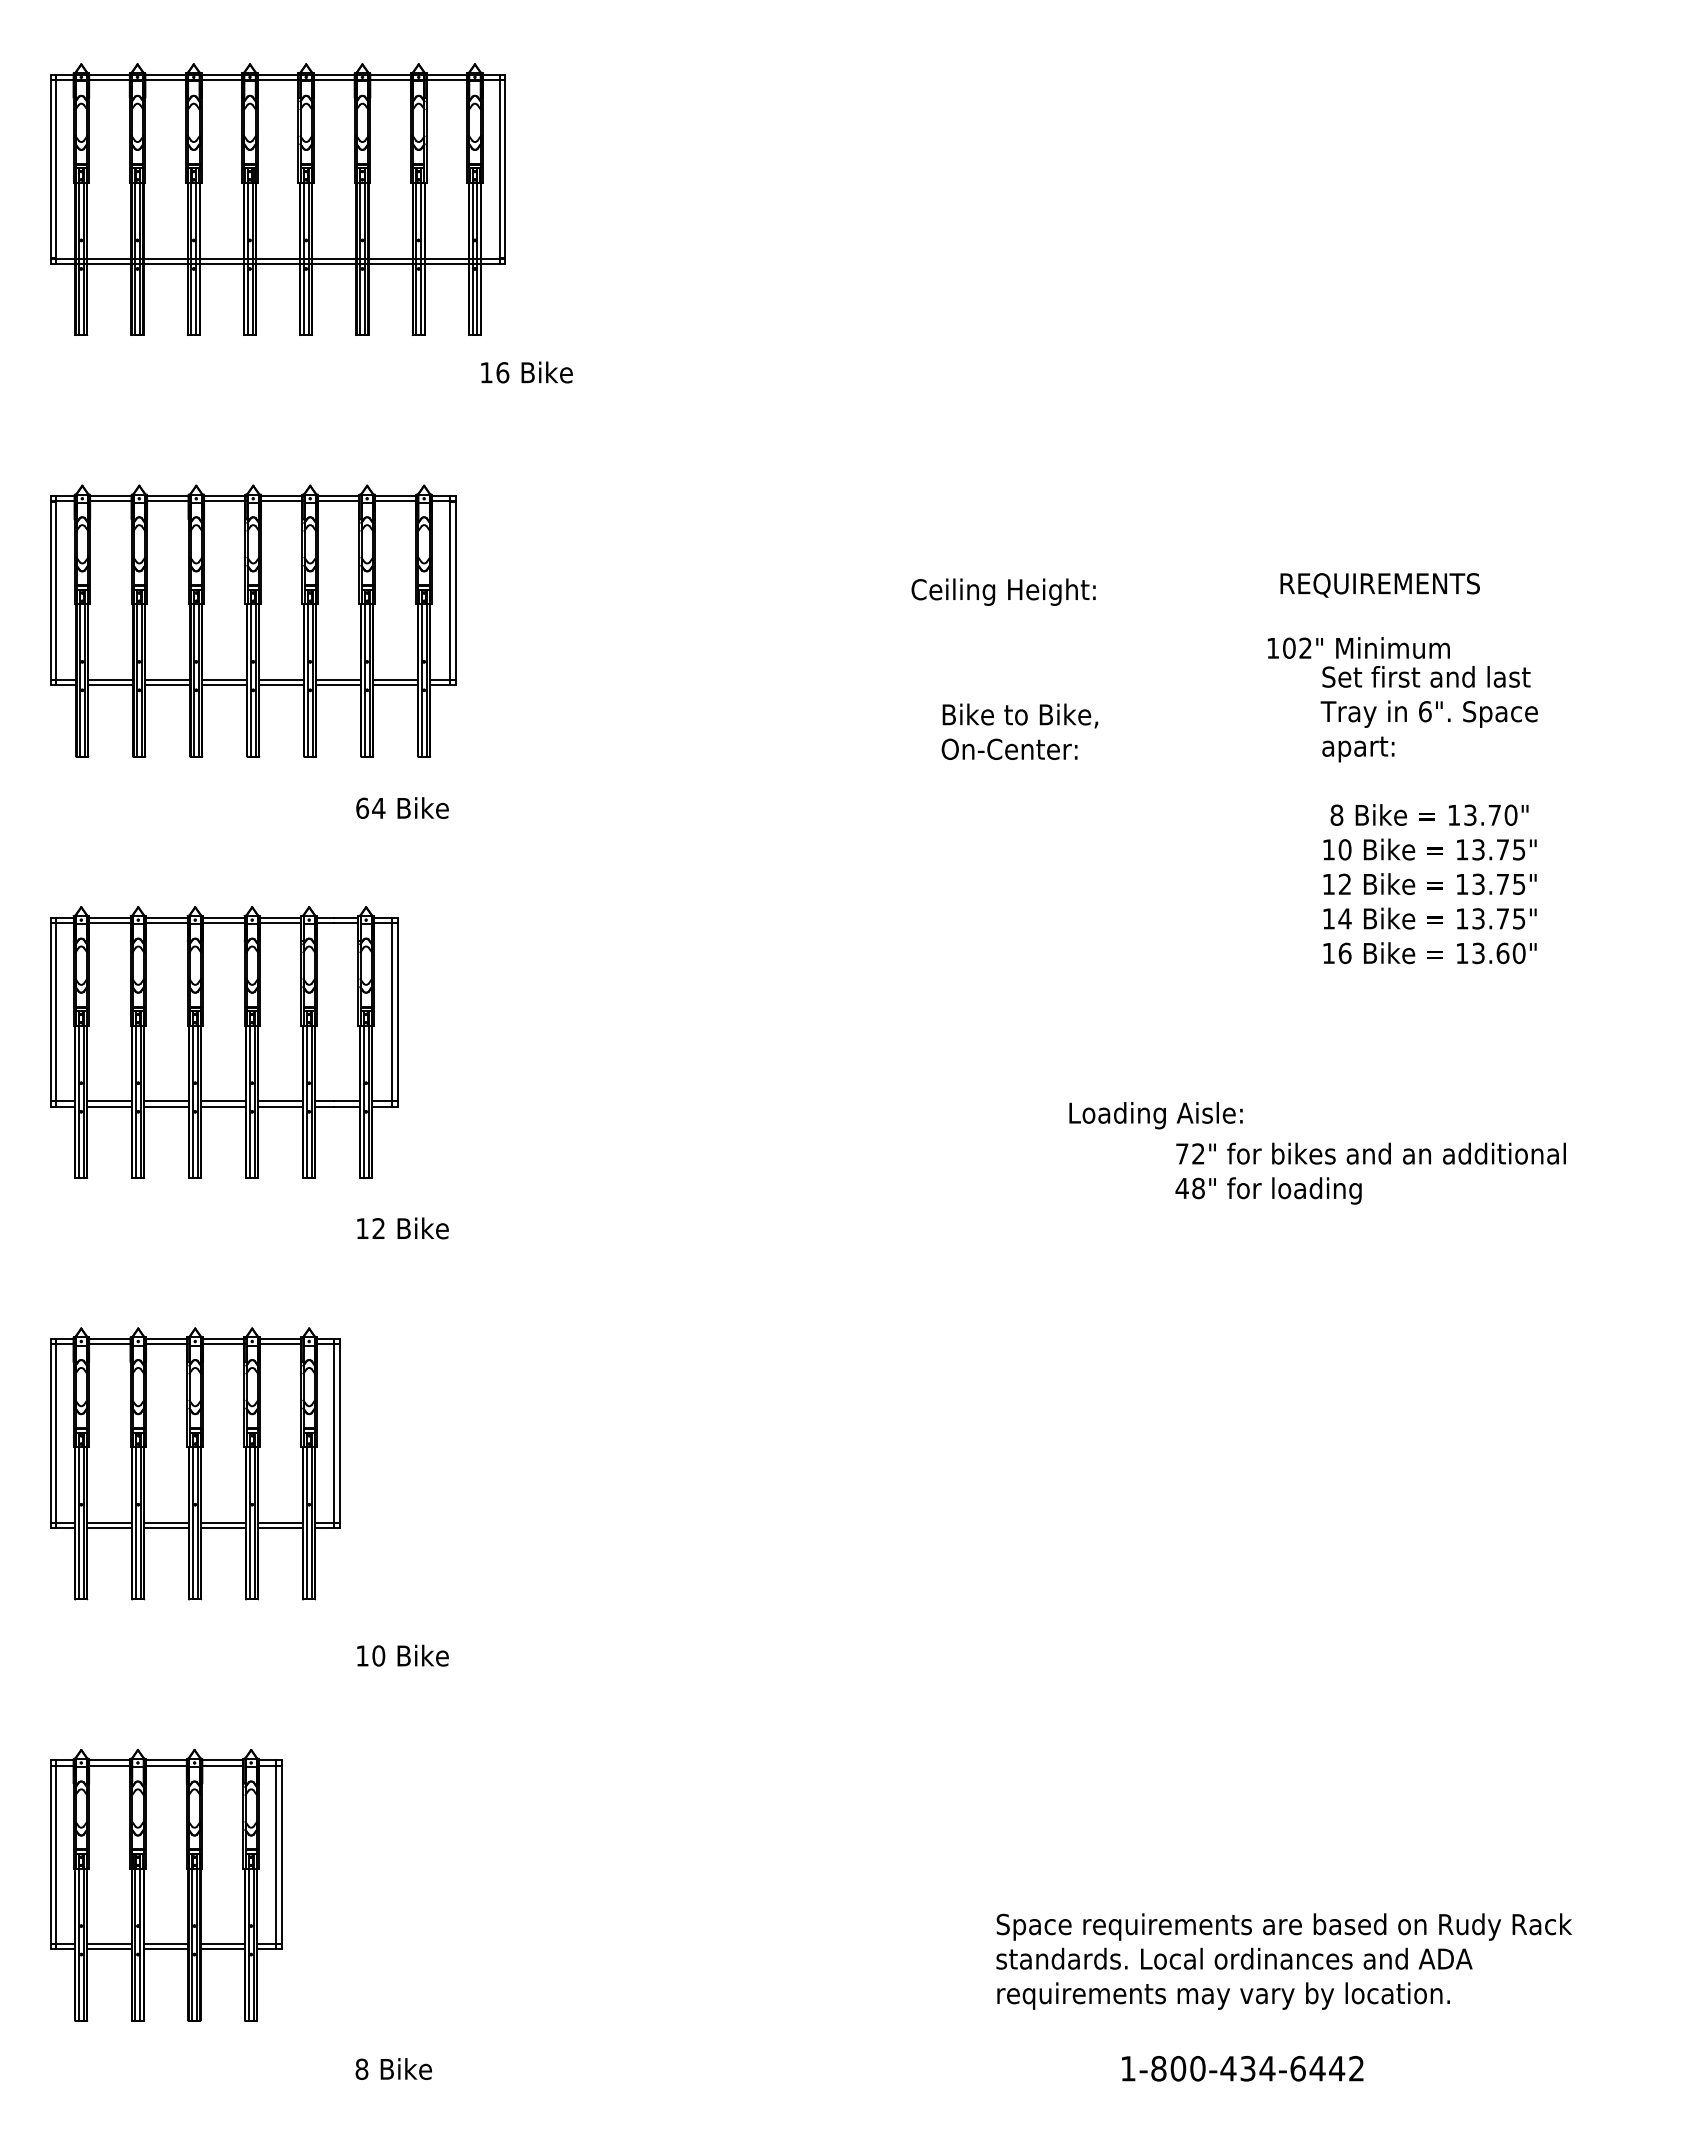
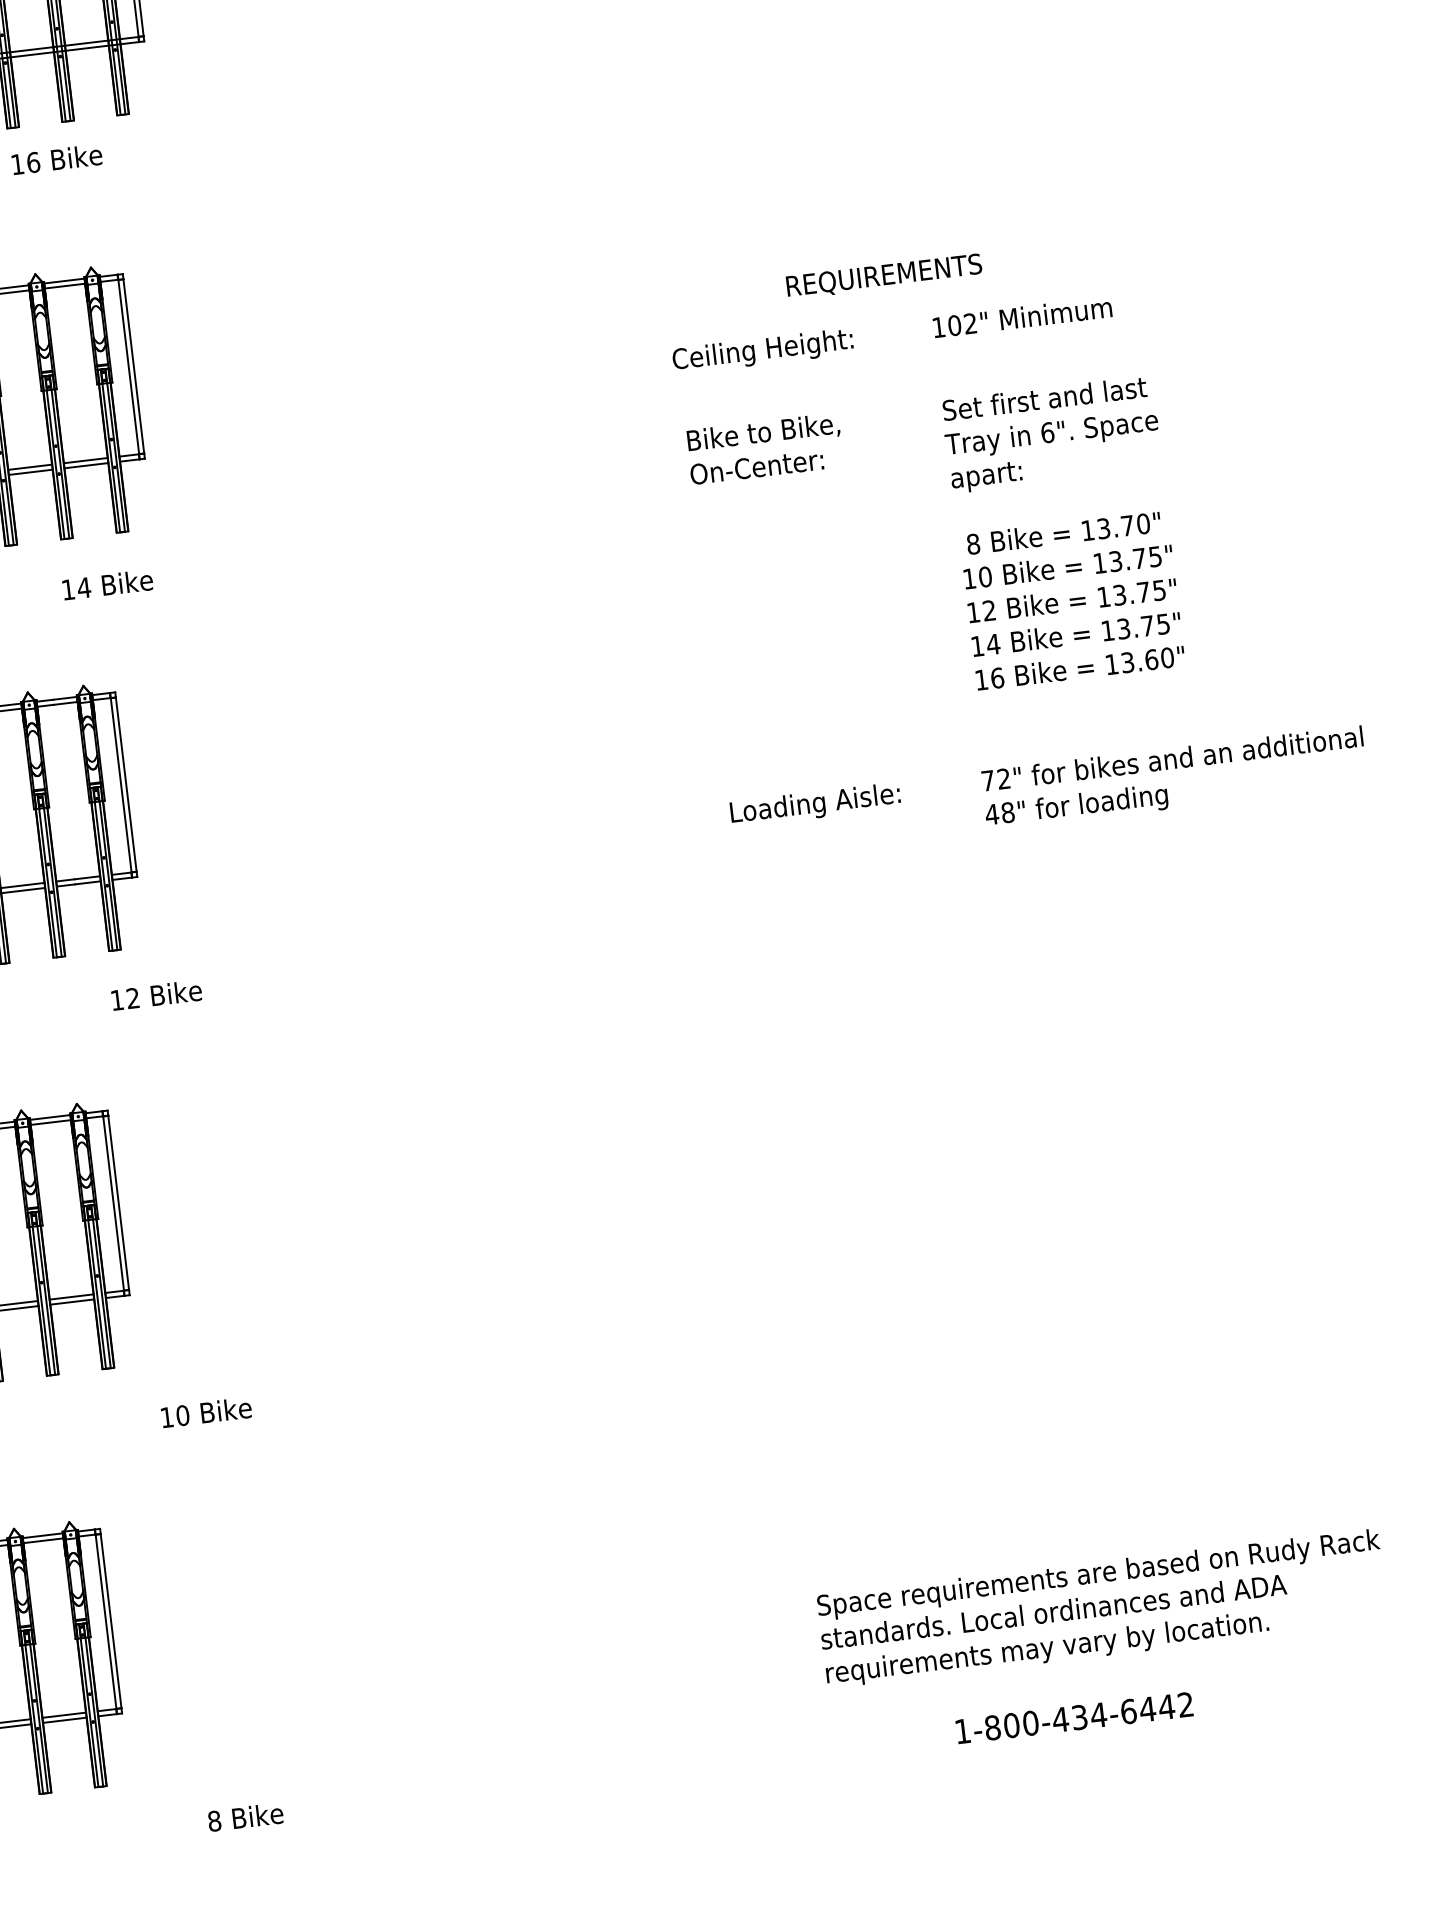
text: (526, 372) -> (56, 159), moved
text: (1379, 585) -> (883, 276), moved
text: (1003, 591) -> (762, 350), moved
text: (1019, 731) -> (764, 448), moved
text: (362, 807) -> (68, 589), 64 -> 14
text: (1428, 815) -> (1062, 533), moved
text: (1155, 1115) -> (814, 804), moved
text: (1370, 1173) -> (1174, 778), moved

